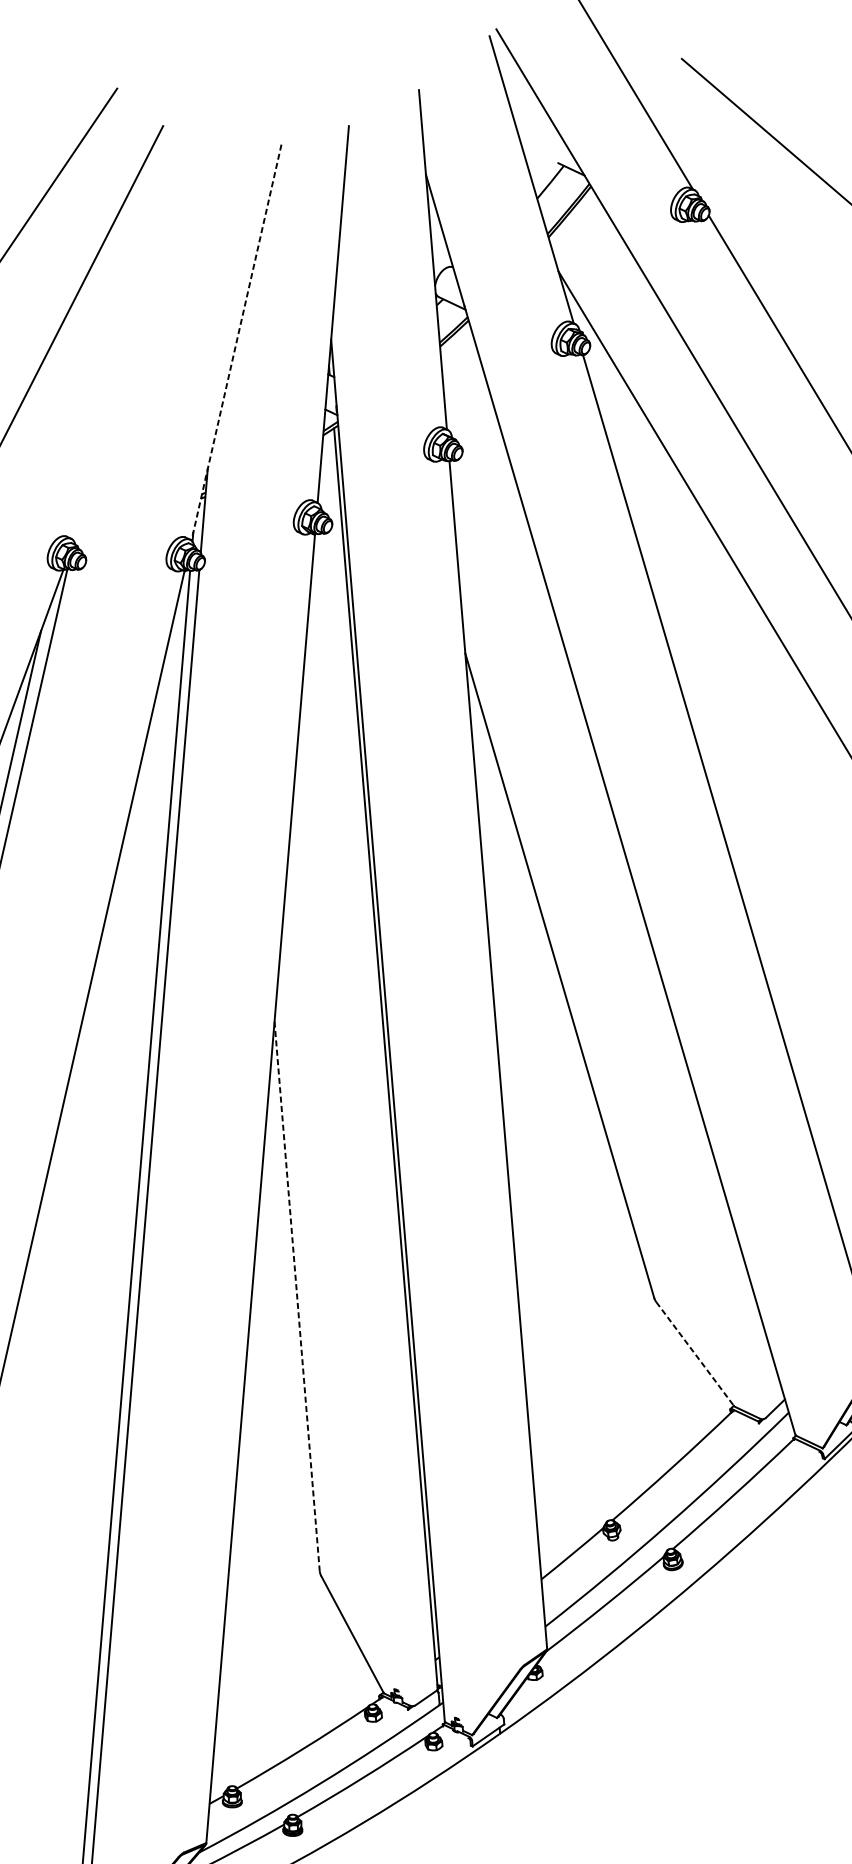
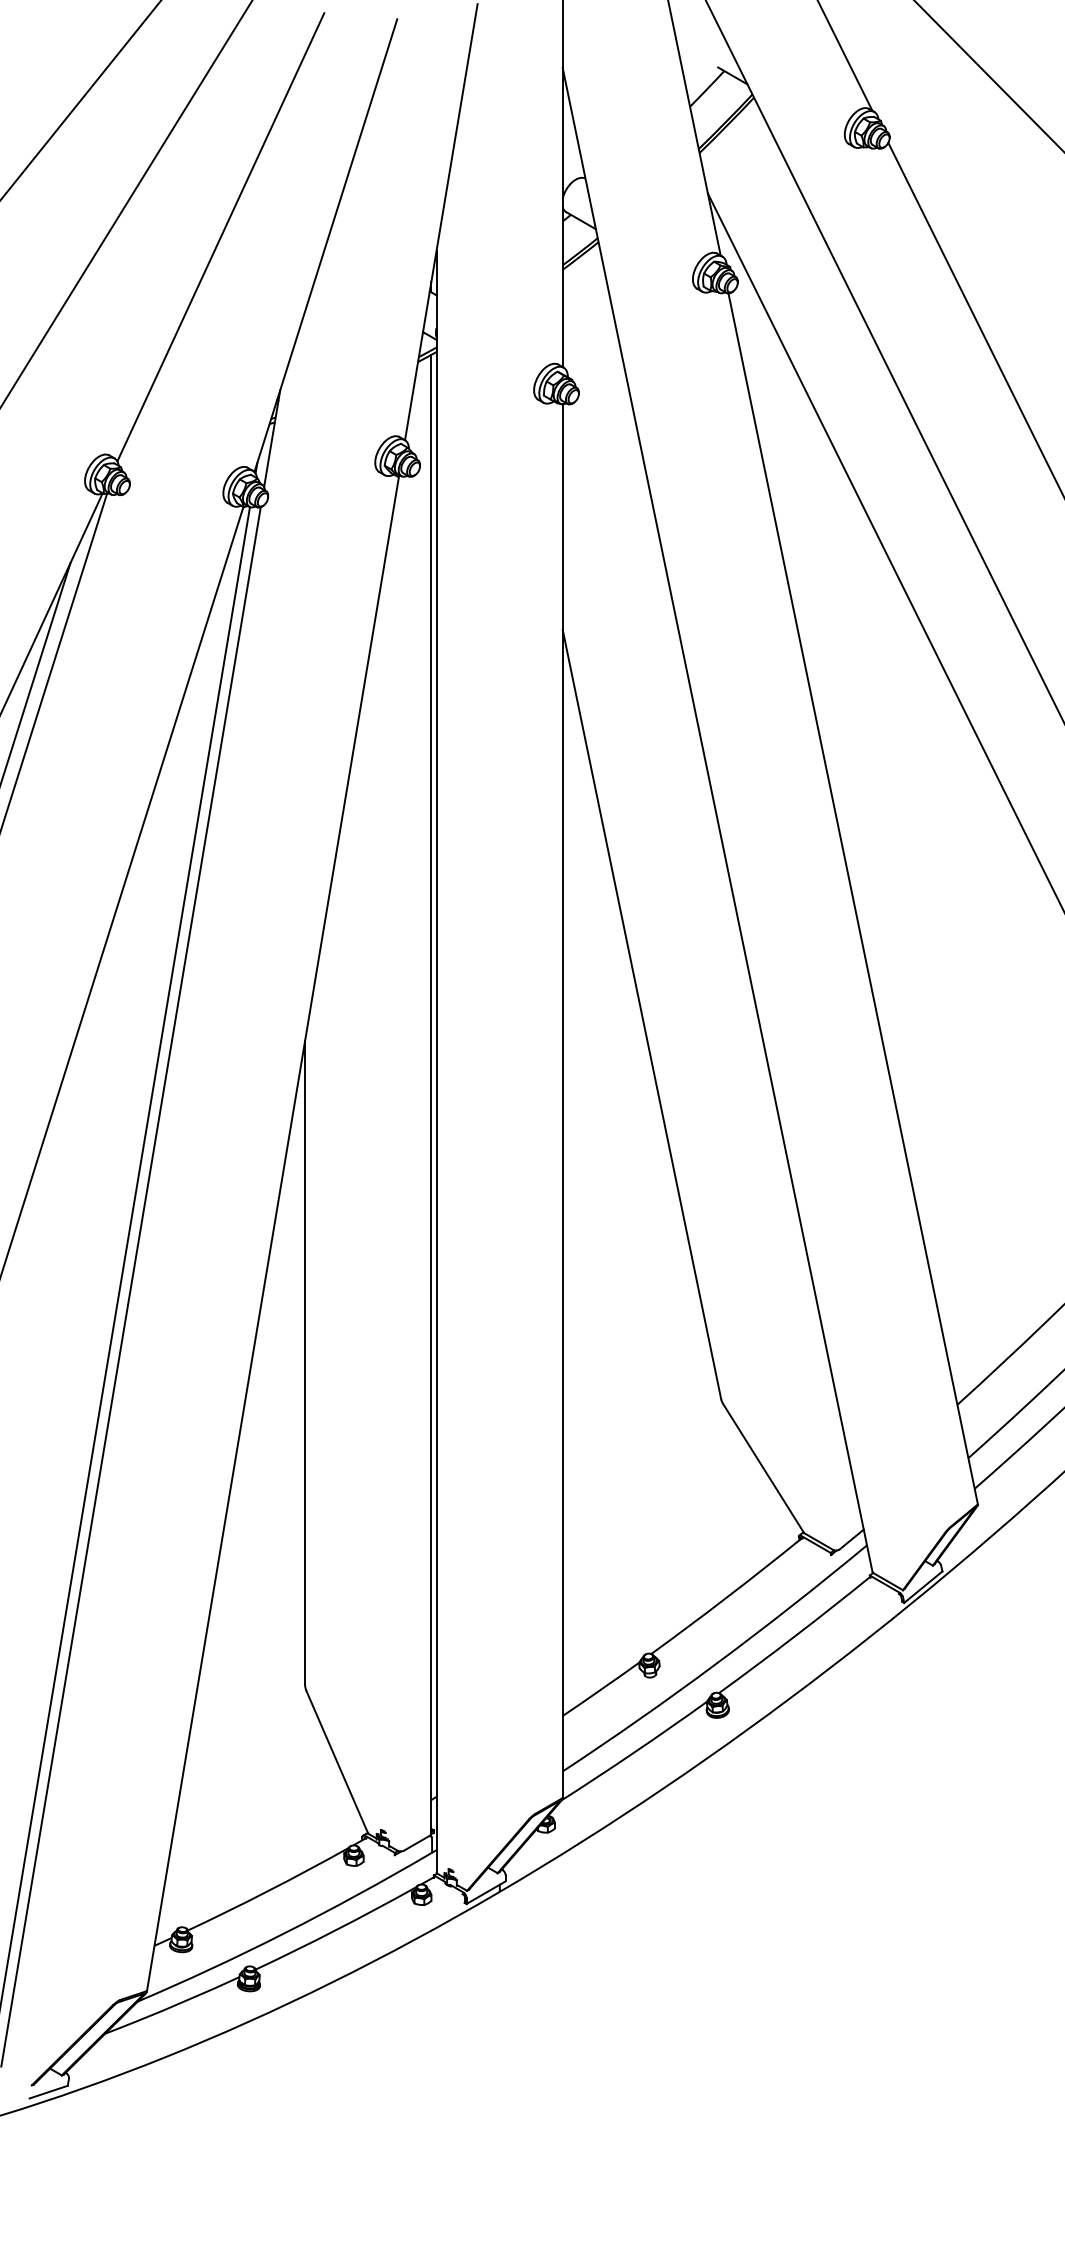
line: (146, 343) -> (220, 237), added
line: (236, 343) -> (325, 246), dashed -> solid
line: (297, 1296) -> (305, 1363), dashed -> solid
line: (695, 1354) -> (763, 1468), dashed -> solid

